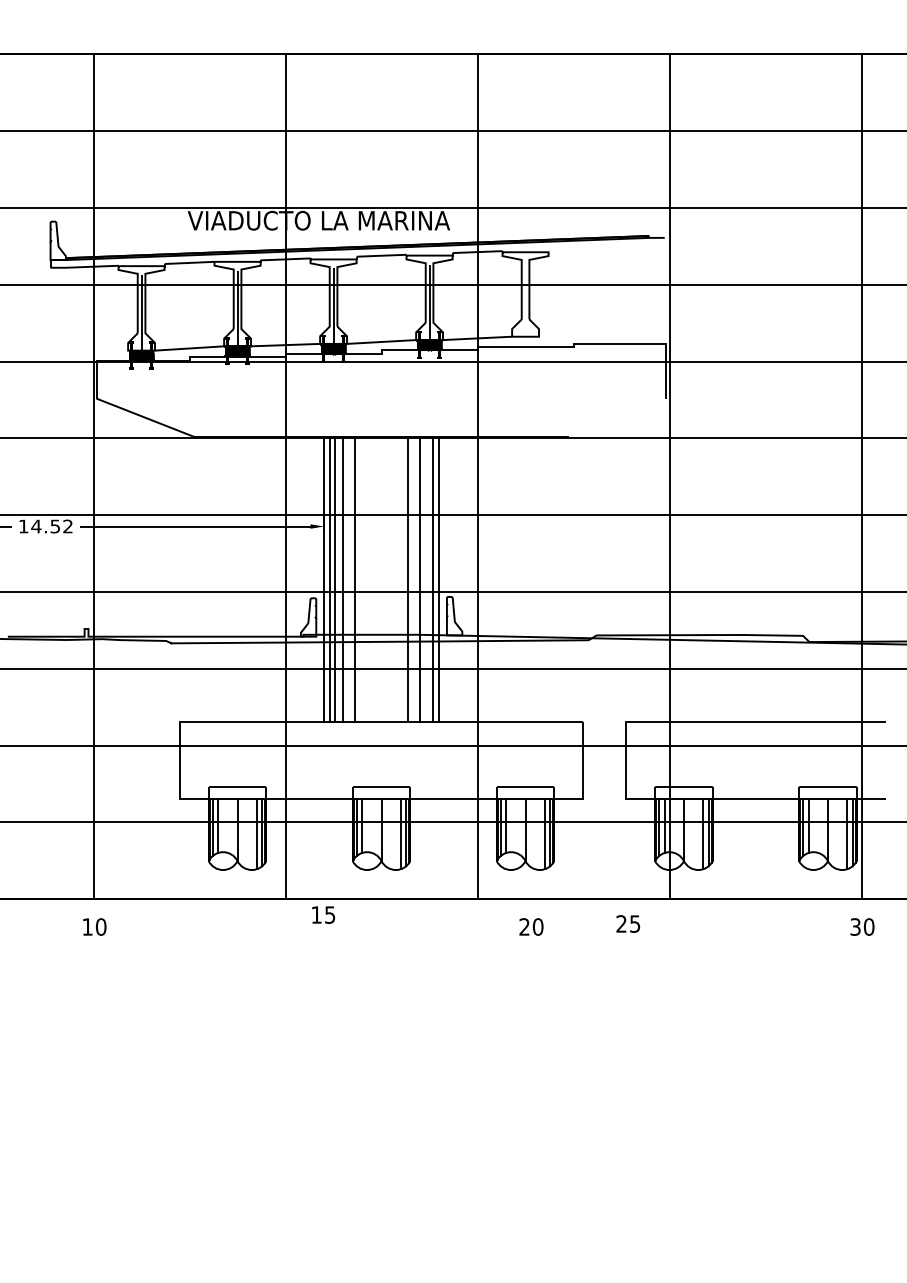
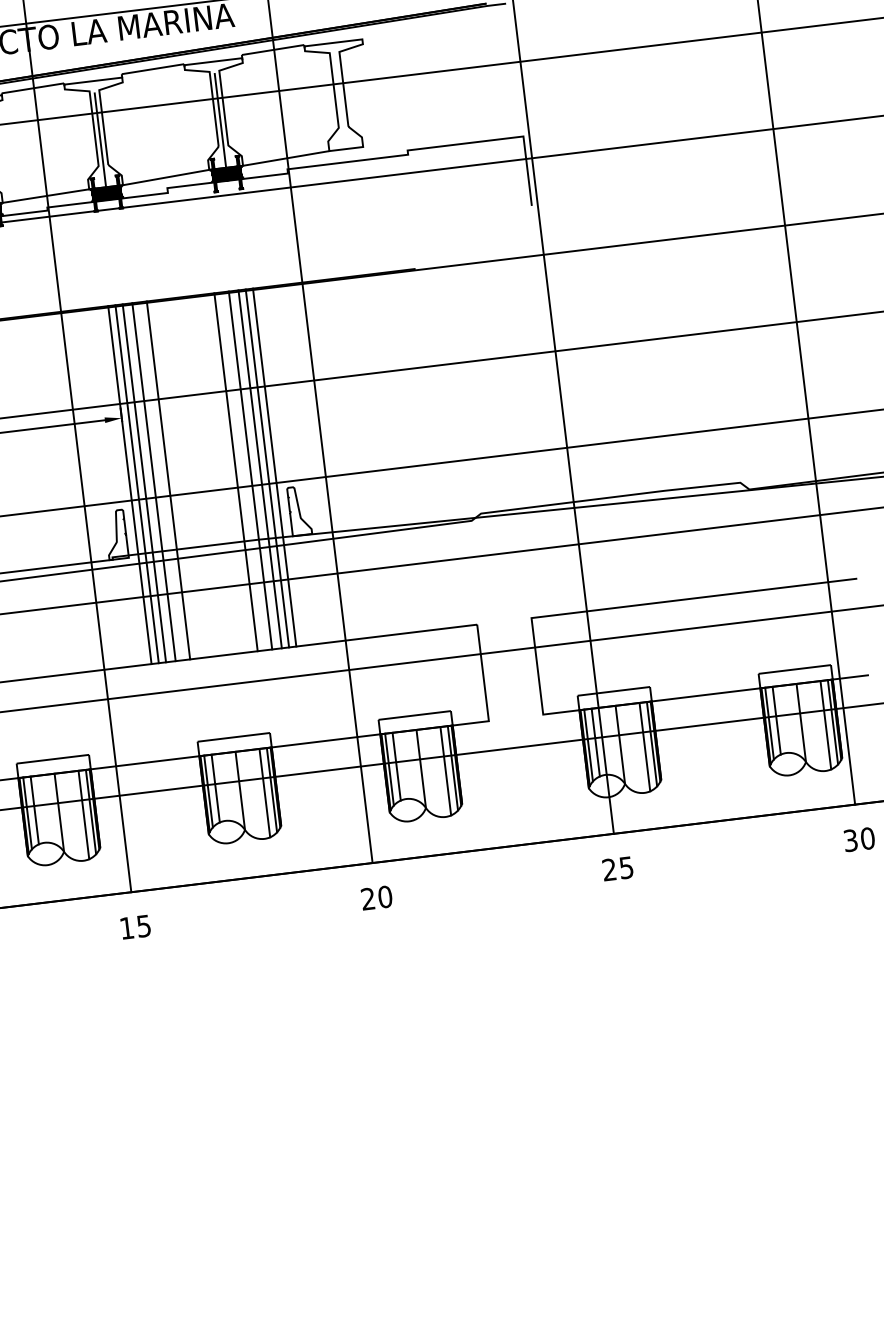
line: (427, 579) -> (259, 469), added
text: (323, 914) -> (135, 926), moved
text: (628, 923) -> (618, 868), moved
text: (531, 926) -> (376, 897), moved

